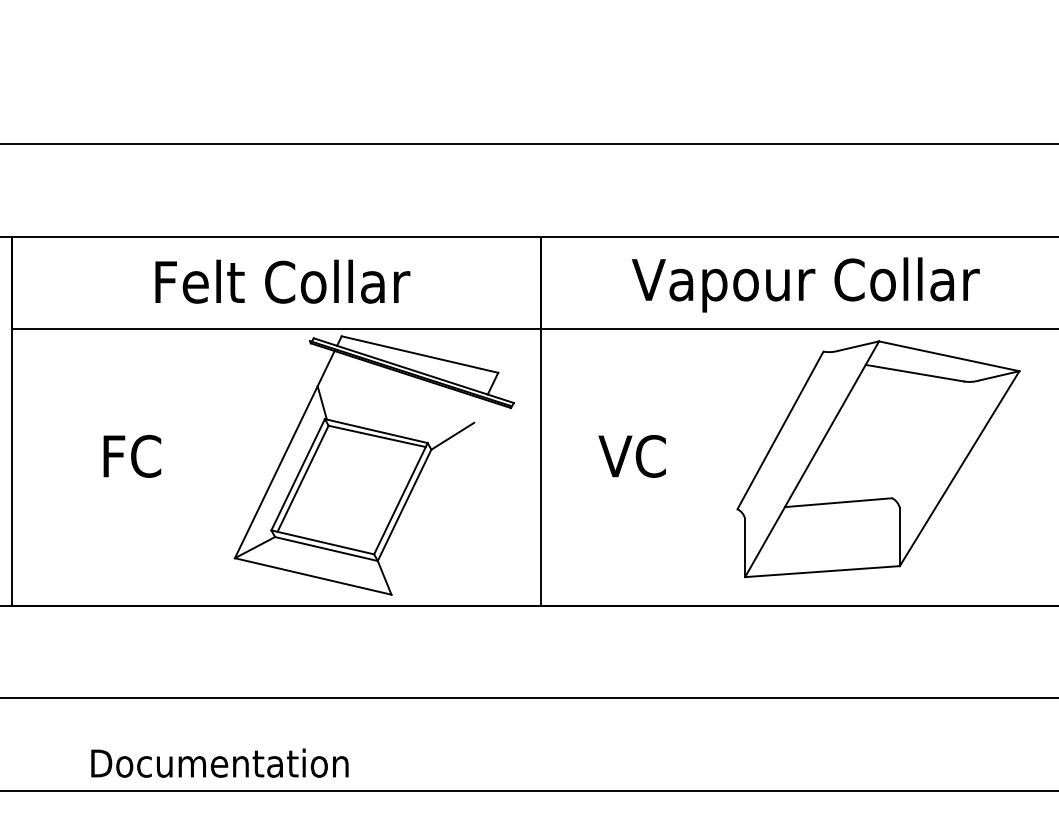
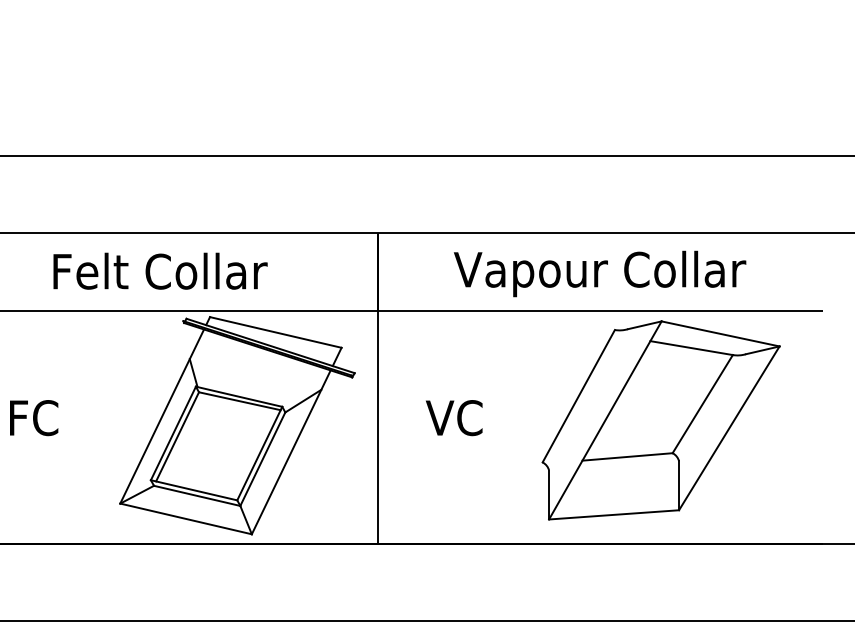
line: (927, 439) -> (702, 403), added
line: (438, 496) -> (291, 451), added

